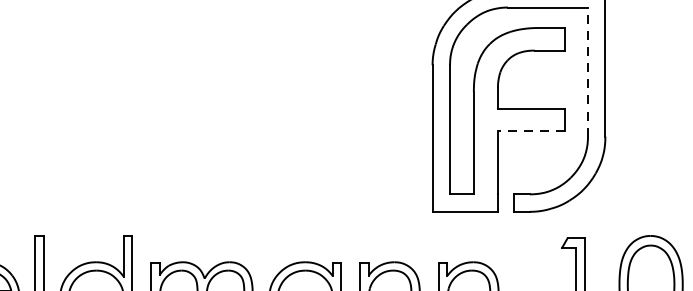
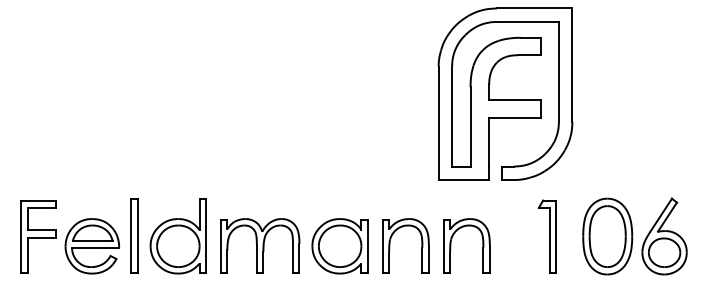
line: (587, 71) -> (558, 71), dashed -> solid
line: (531, 131) -> (515, 117), dashed -> solid

